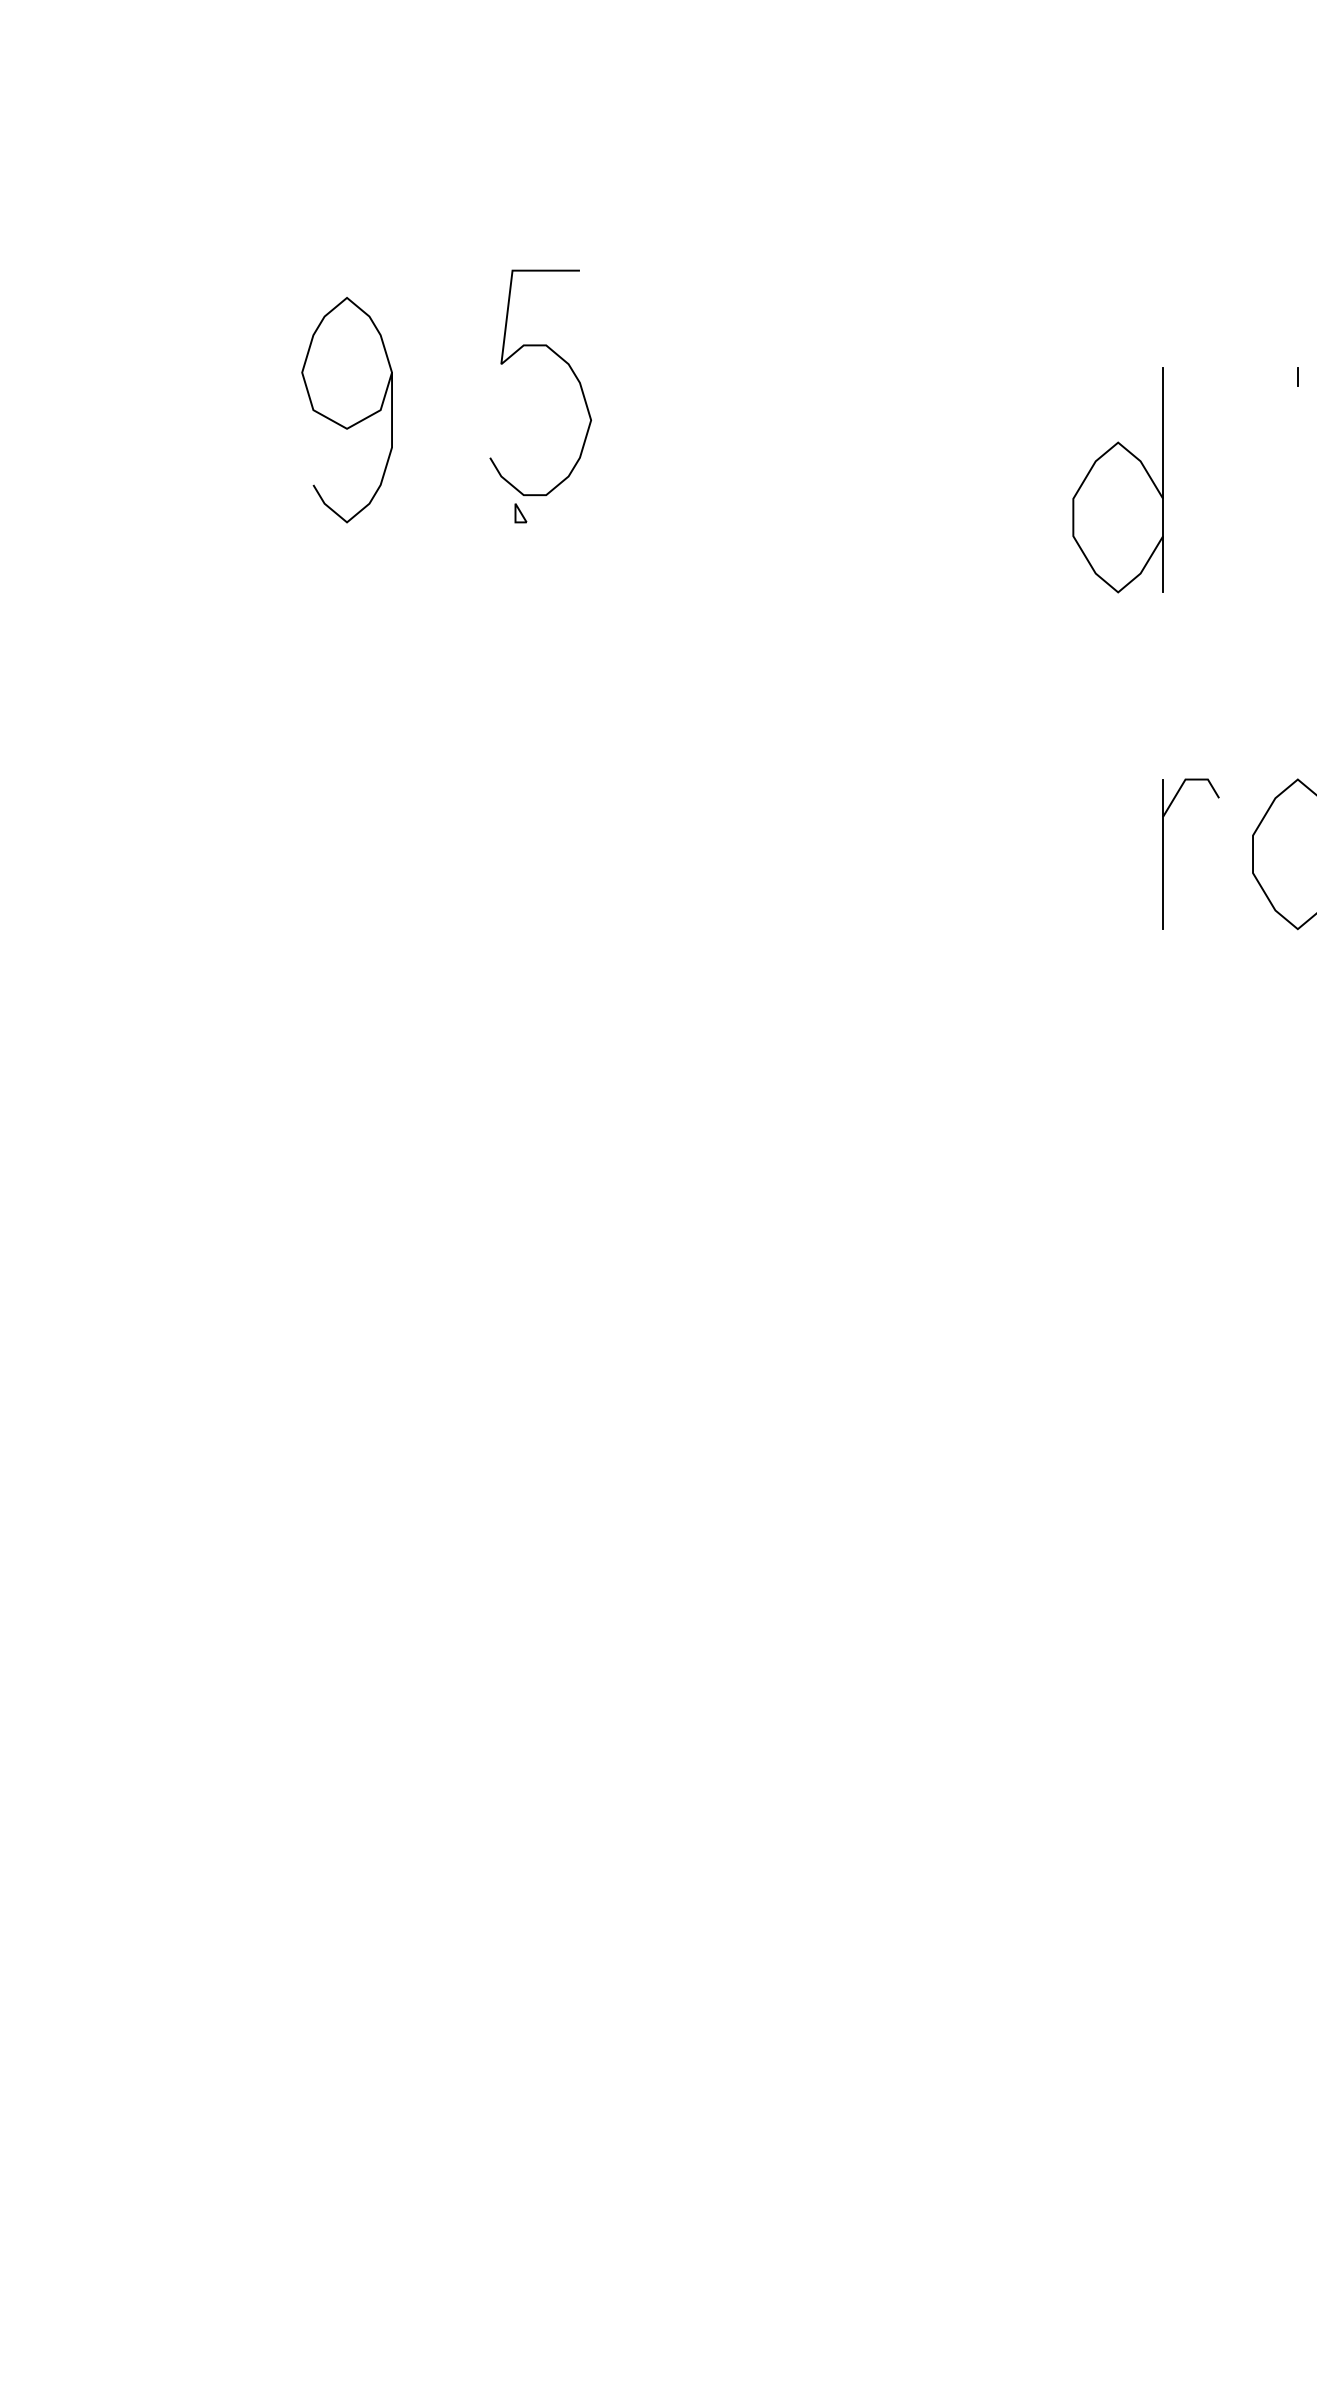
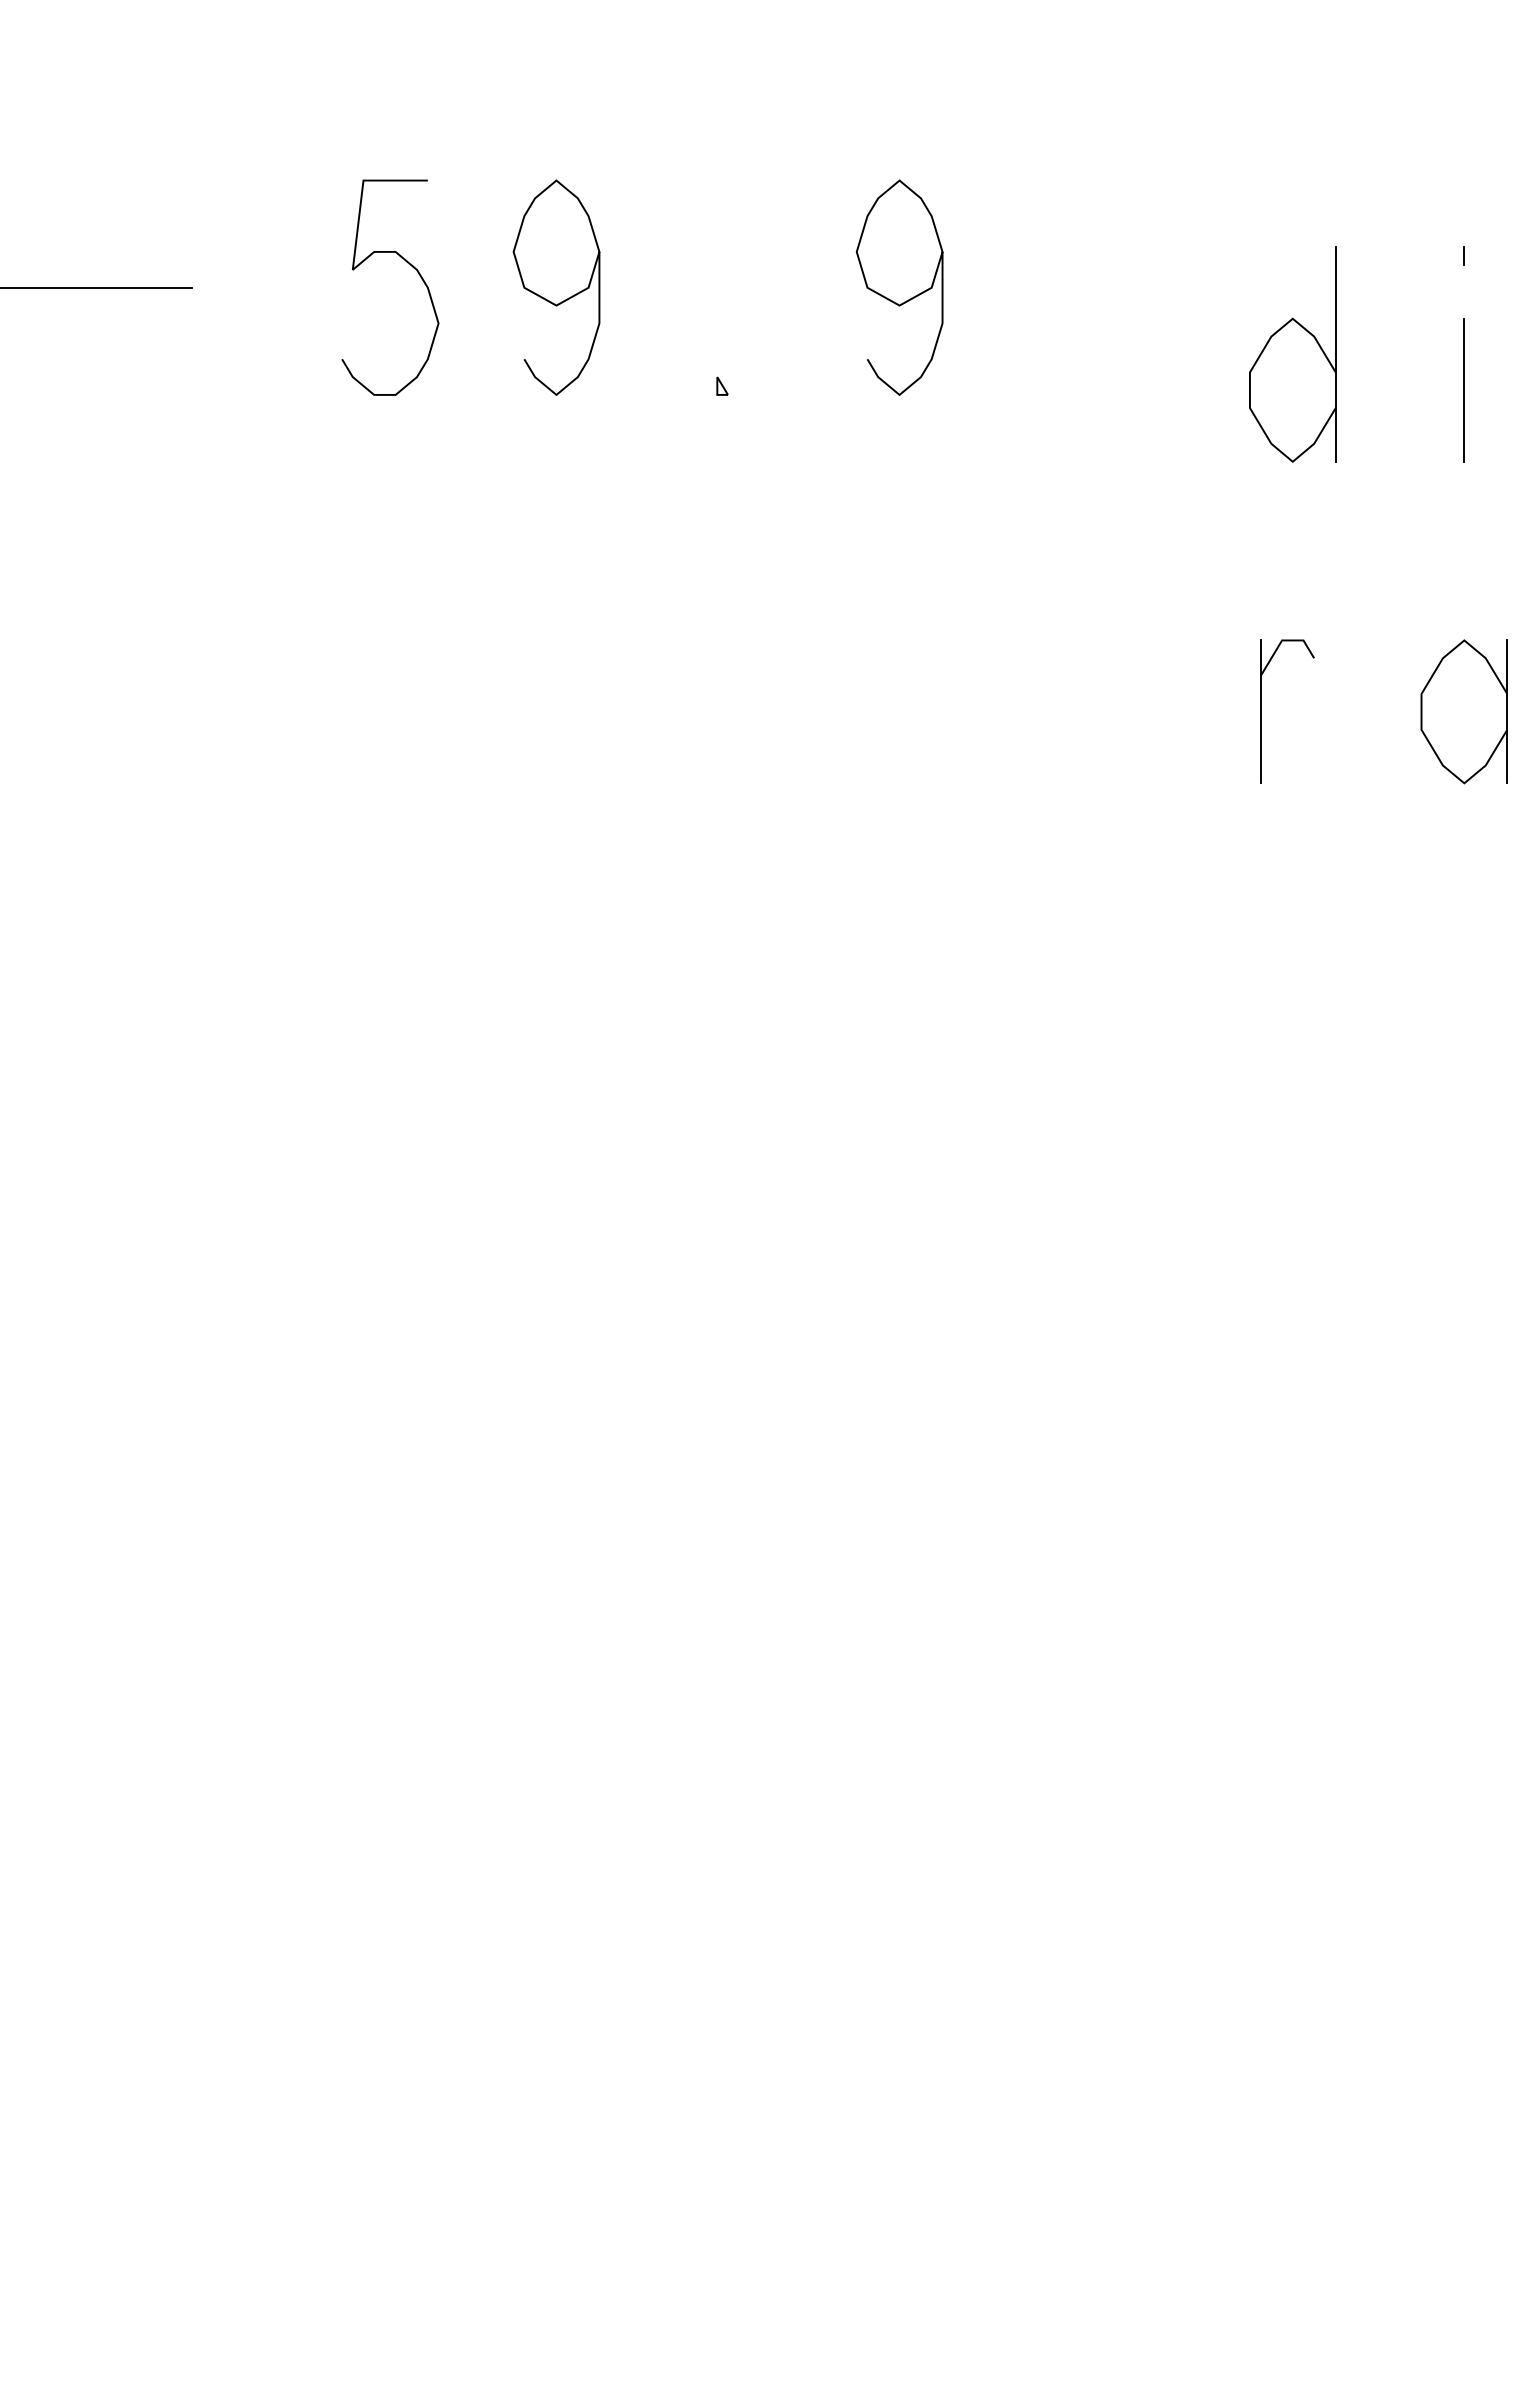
curve: (558, 357) -> (407, 263), moved
curve: (698, 423) -> (892, 300), added
line: (1298, 516) -> (1464, 389), added
part: (1163, 853) -> (1261, 711), moved

